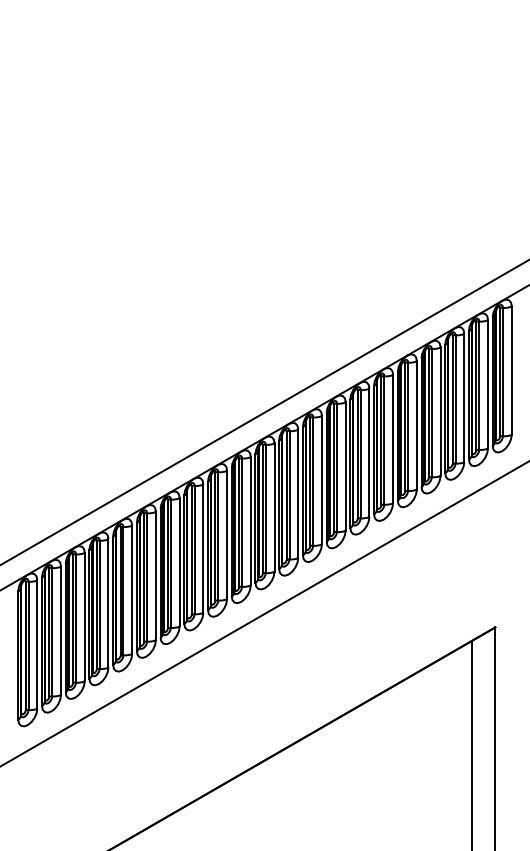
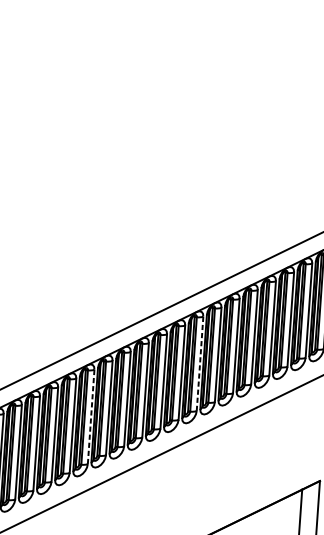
line: (321, 479) -> (199, 363), solid -> dashed
line: (179, 561) -> (91, 416), solid -> dashed

